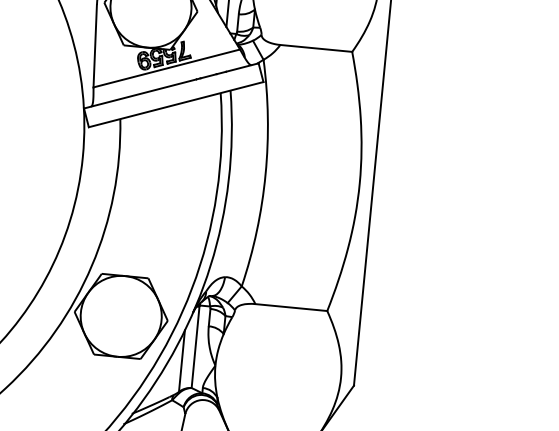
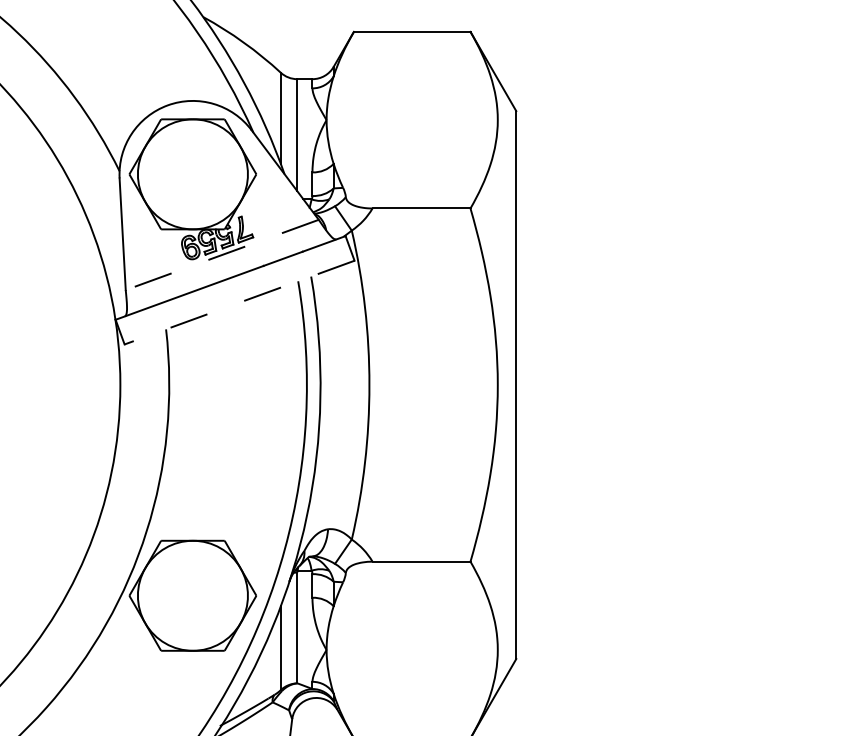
line: (167, 68) -> (222, 254), solid -> dashed
line: (176, 104) -> (239, 302), solid -> dashed

